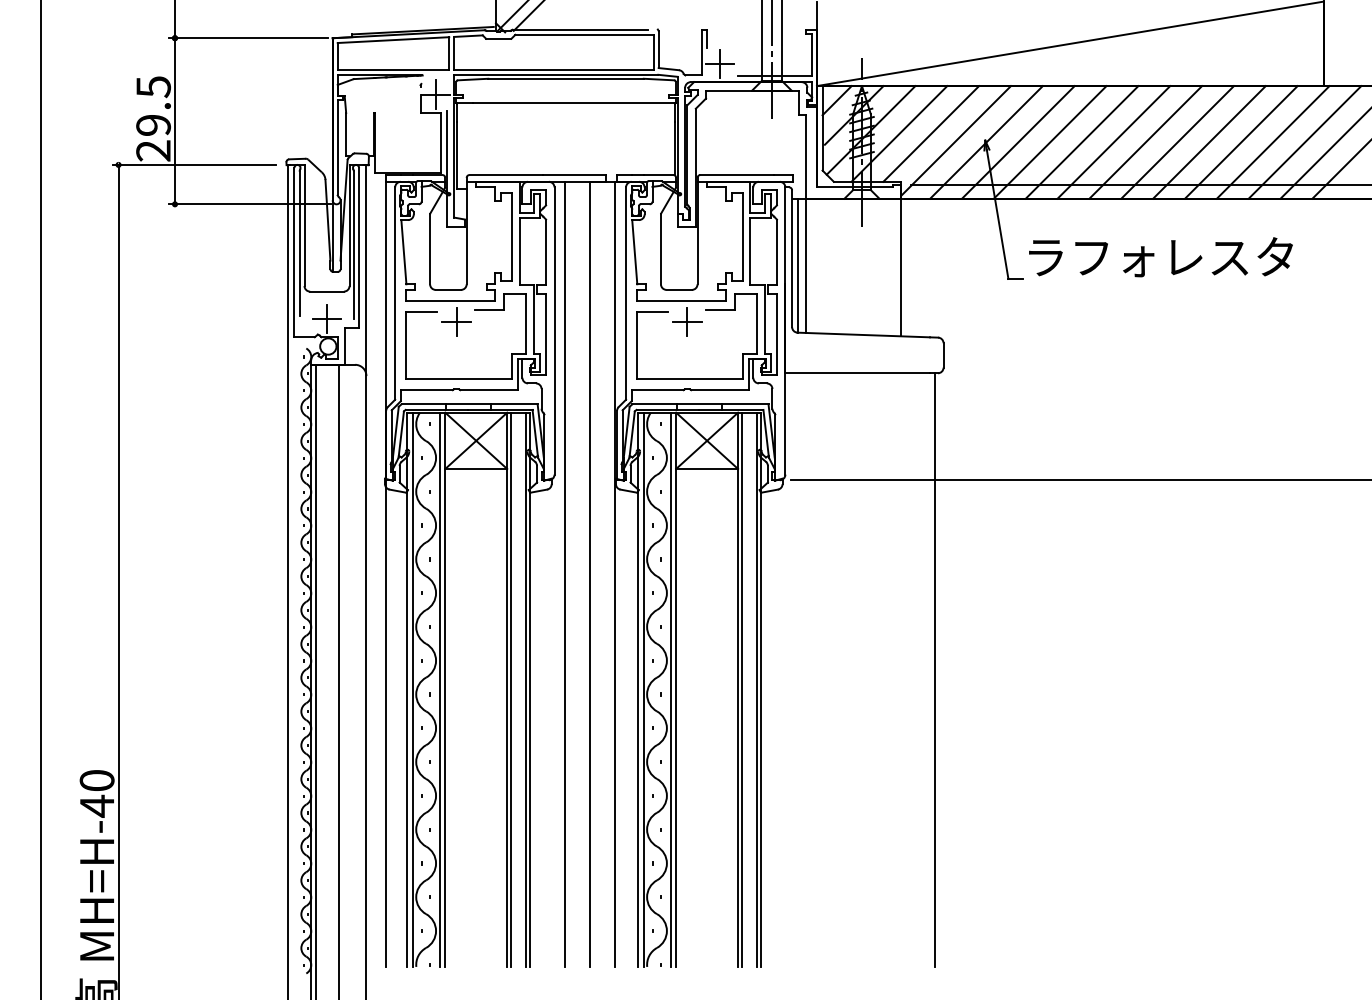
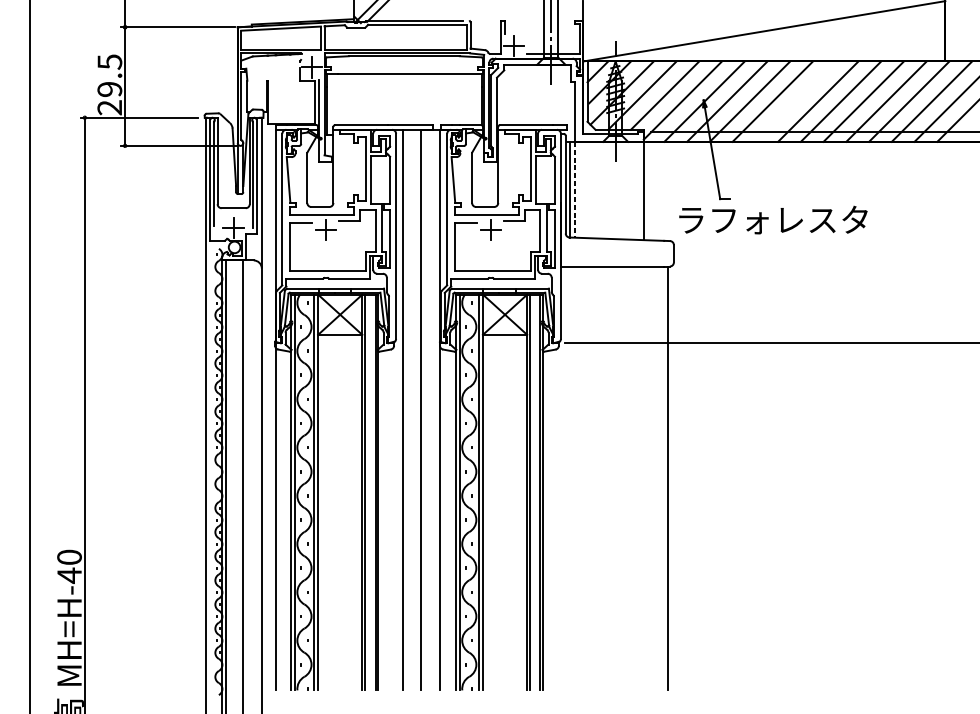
line: (1113, 142) -> (795, 101), removed
text: (1160, 257) -> (773, 220), moved
line: (805, 266) -> (575, 190), solid -> dashed

